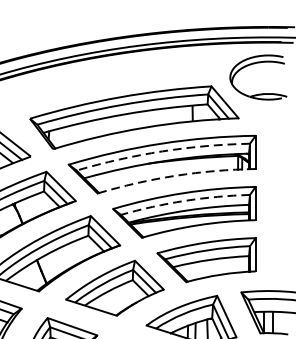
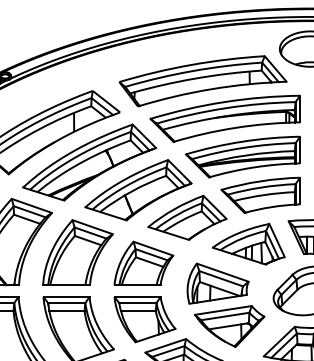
arc: (162, 151) -> (225, 108), dashed -> solid
arc: (176, 175) -> (236, 127), dashed -> solid
arc: (184, 200) -> (243, 147), dashed -> solid

